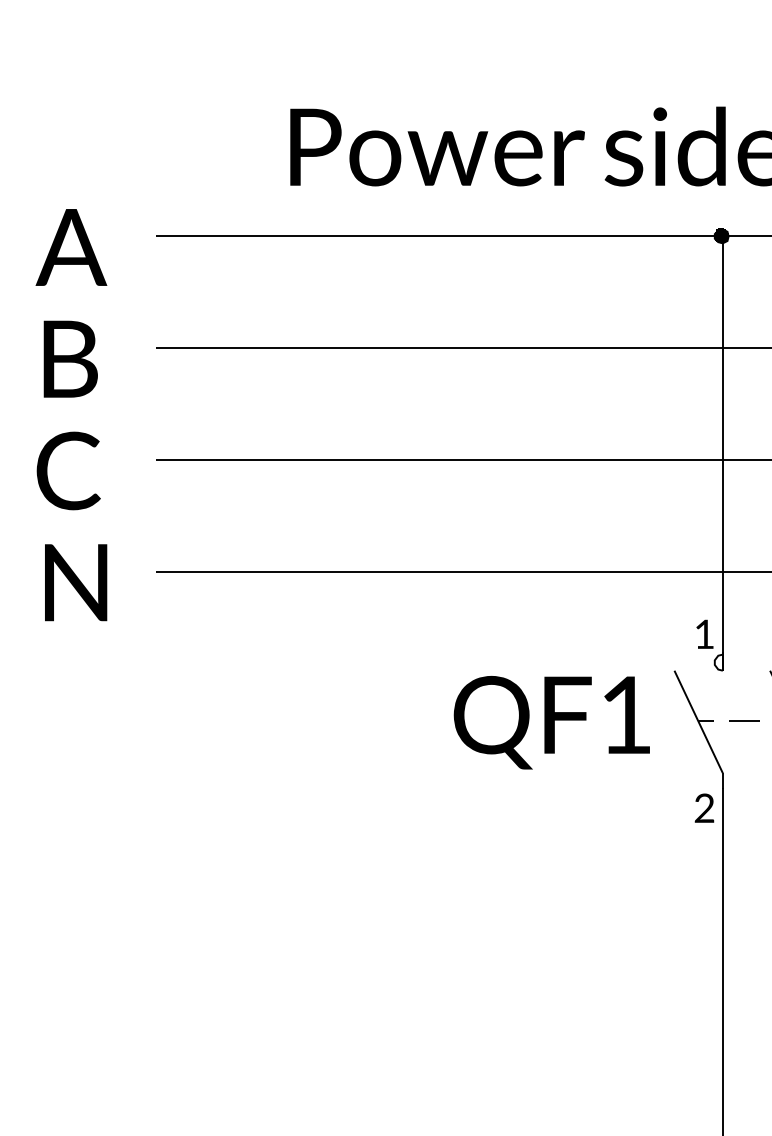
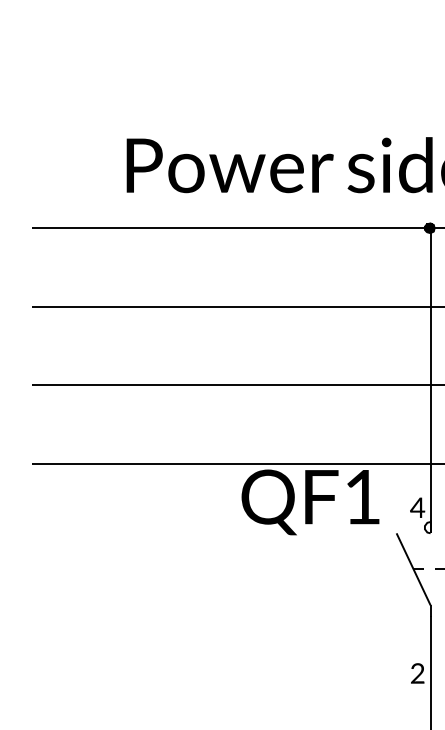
text: (704, 633) -> (417, 507), 1 -> 4
text: (551, 722) -> (310, 502), moved
text: (704, 807) -> (417, 672), moved

